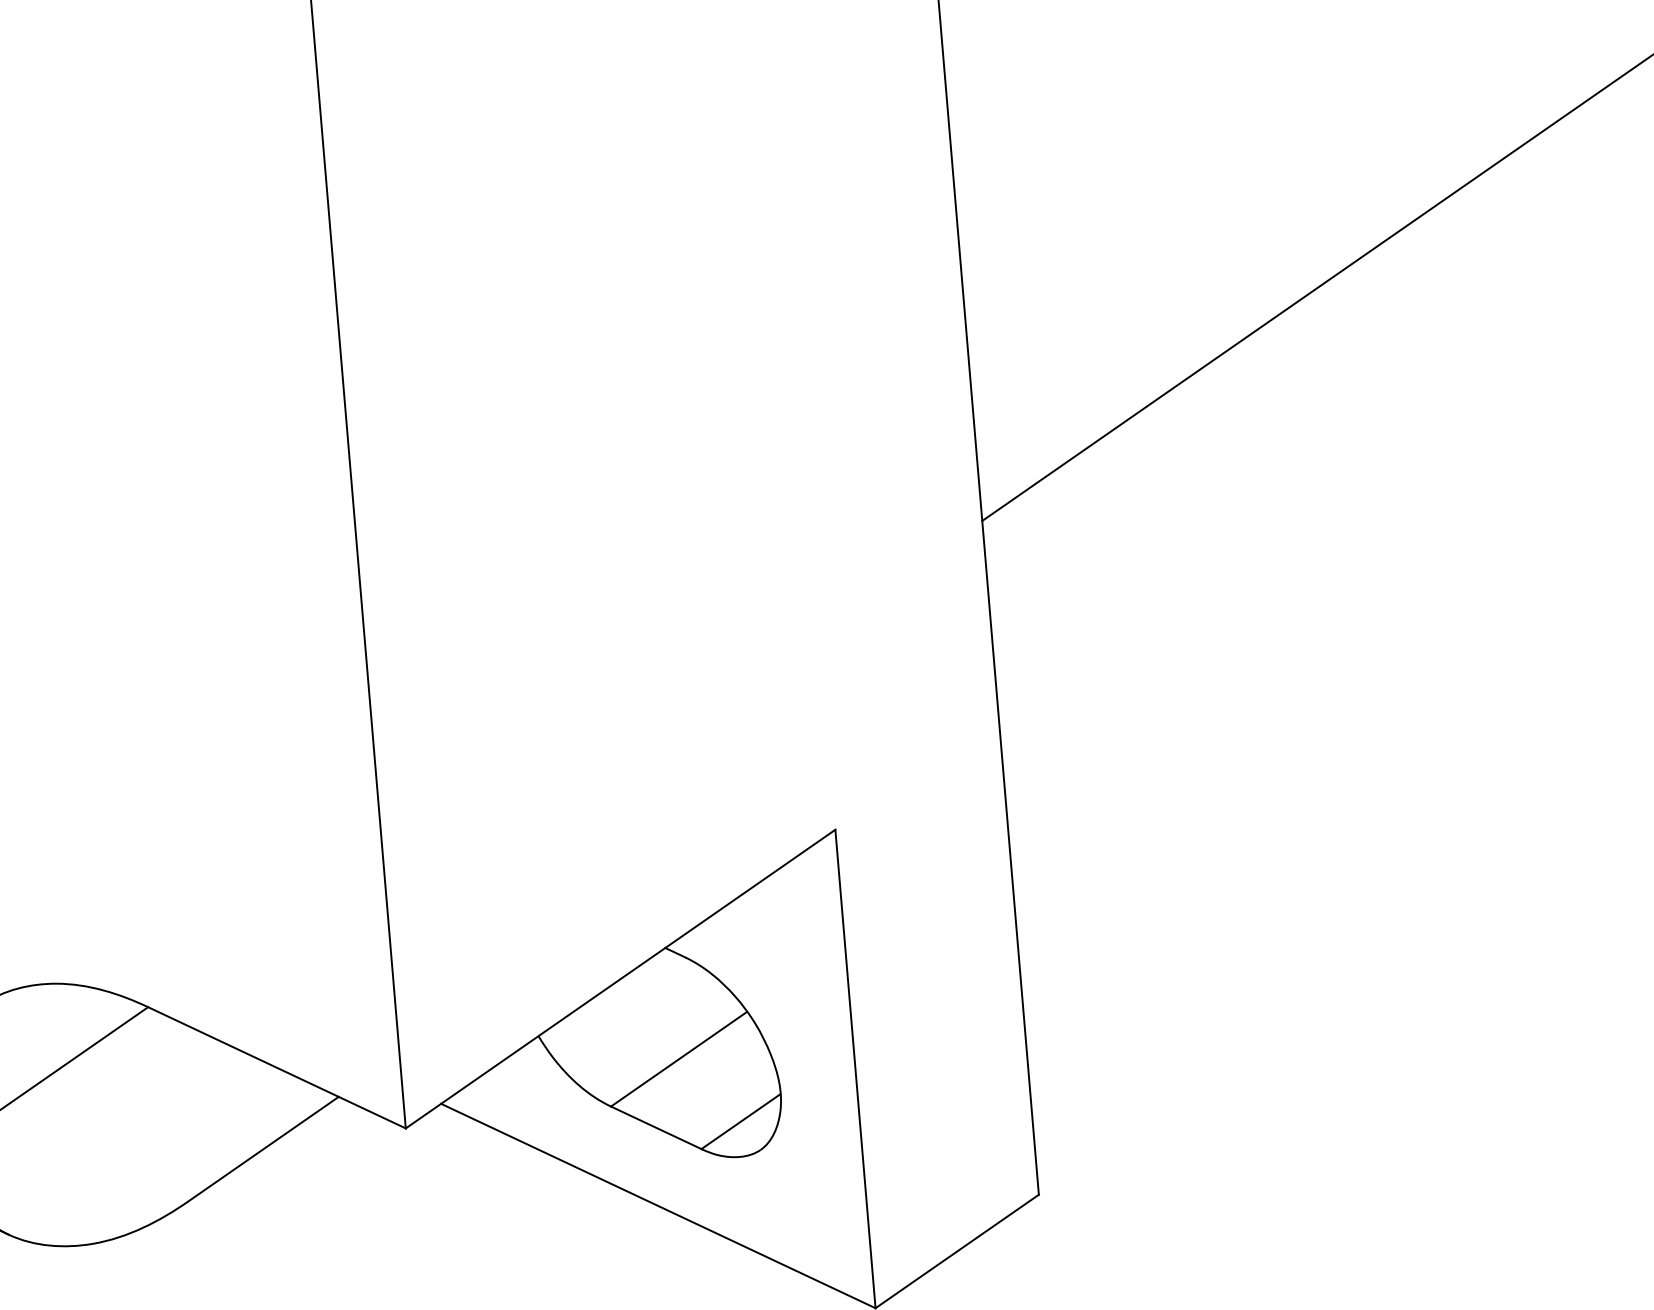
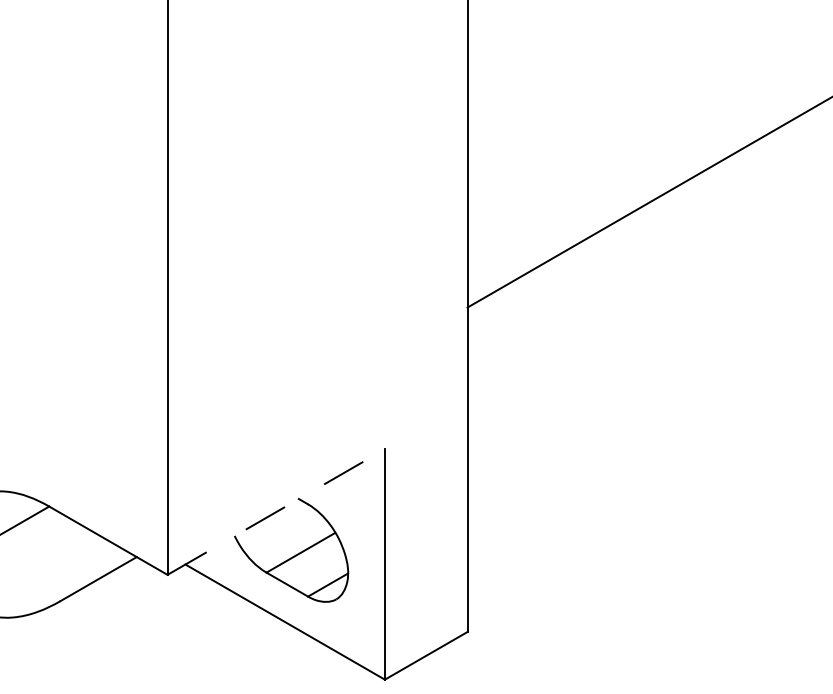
line: (621, 979) -> (276, 512), solid -> dashed

